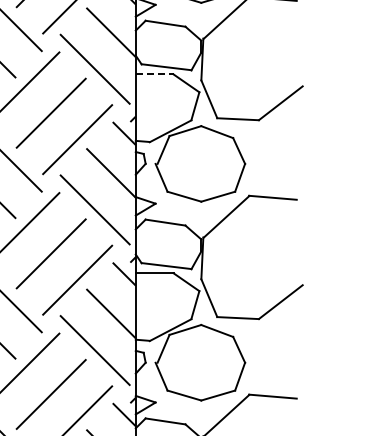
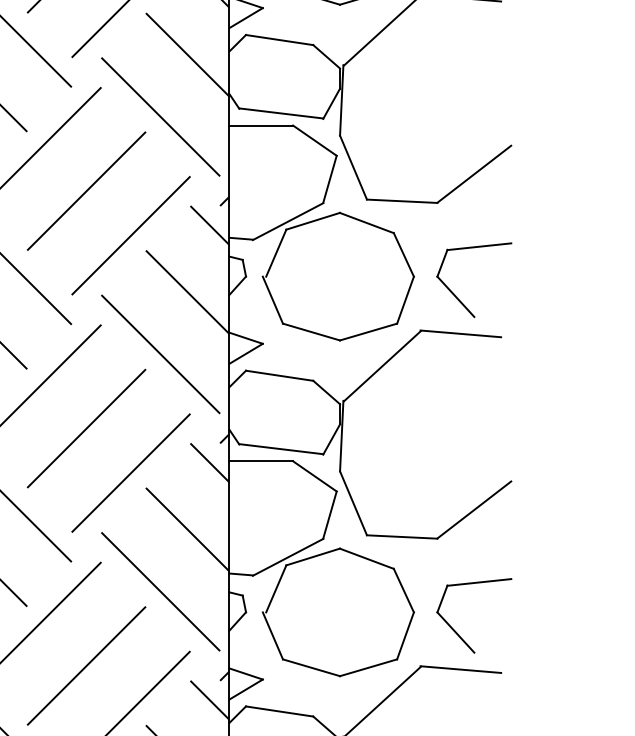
line: (154, 74) -> (260, 125), dashed -> solid
part: (270, 174) -> (456, 294), added
part: (270, 373) -> (456, 630), added

